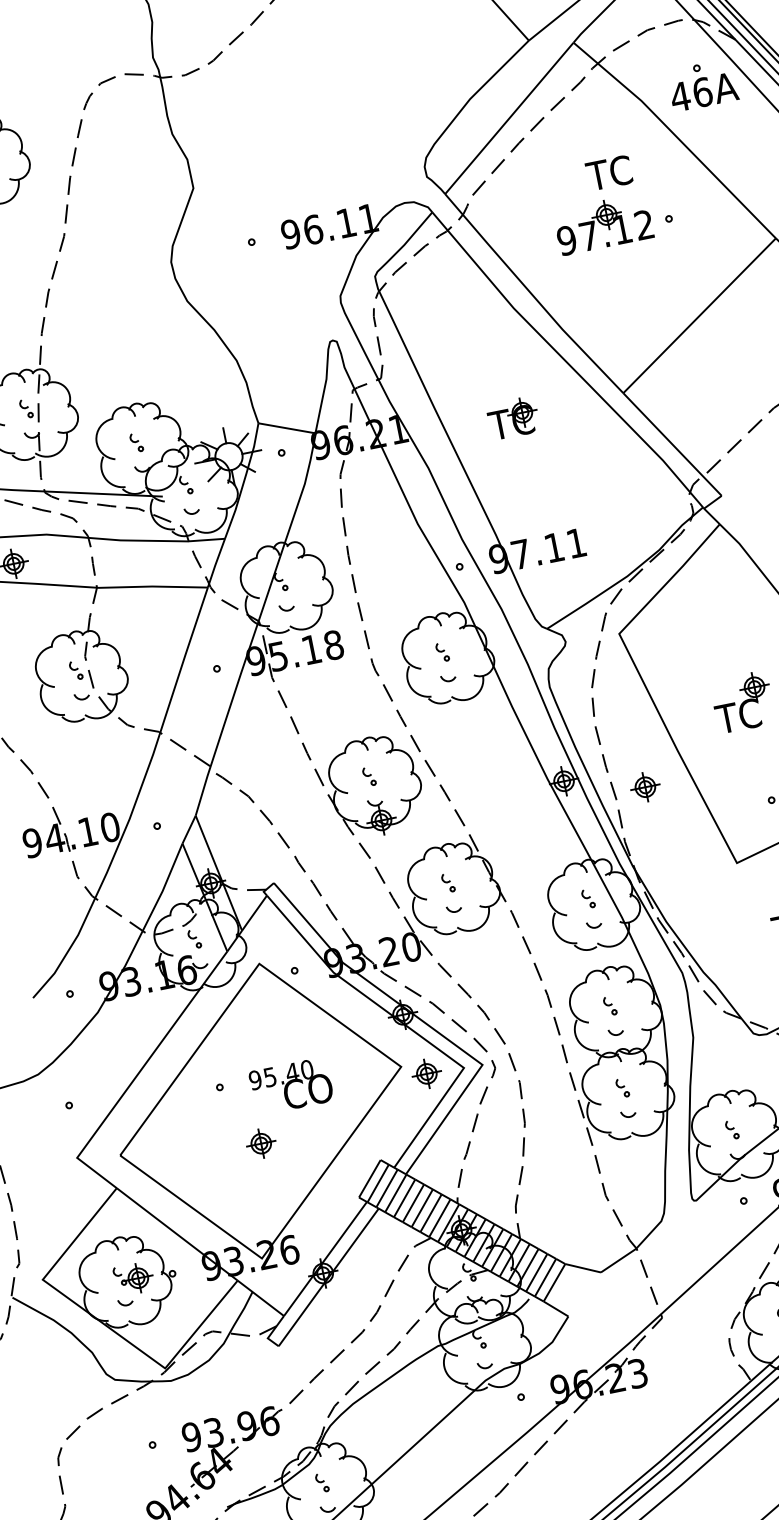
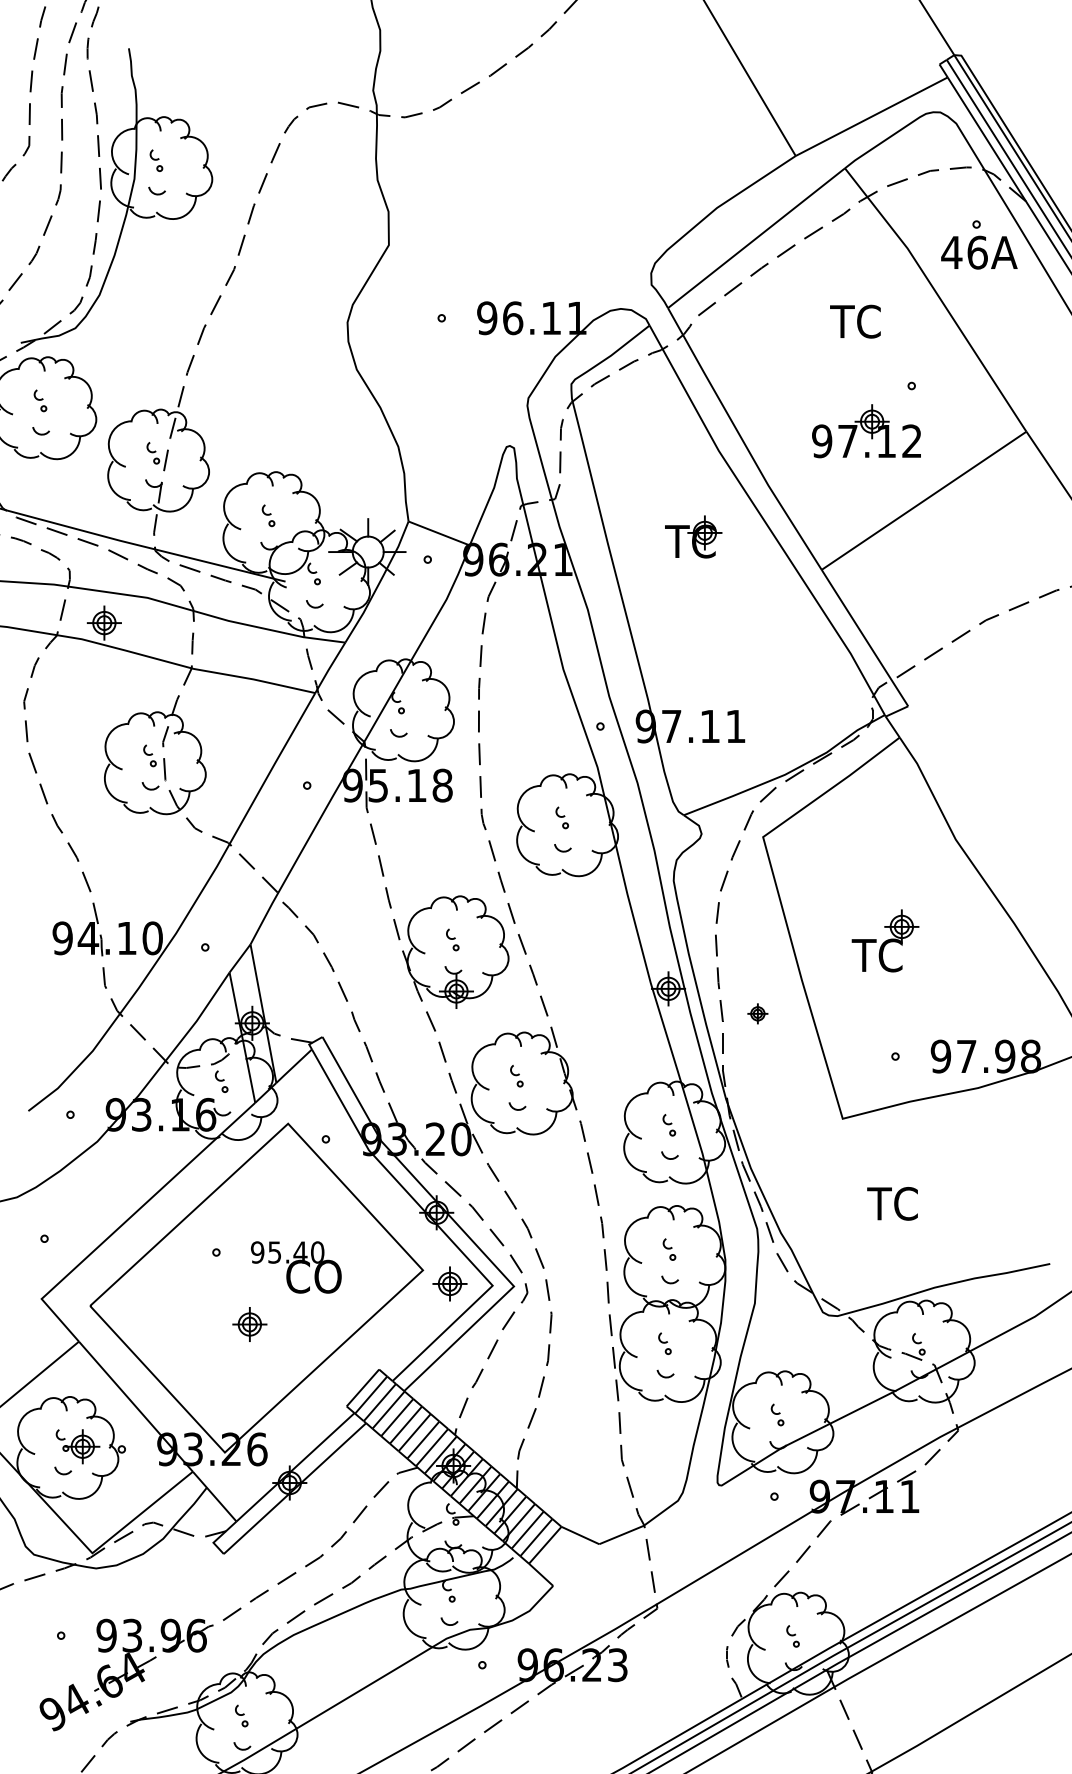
part: (603, 224) -> (866, 431), moved
part: (513, 417) -> (693, 536), moved
part: (645, 787) -> (757, 1013), size x0.6

